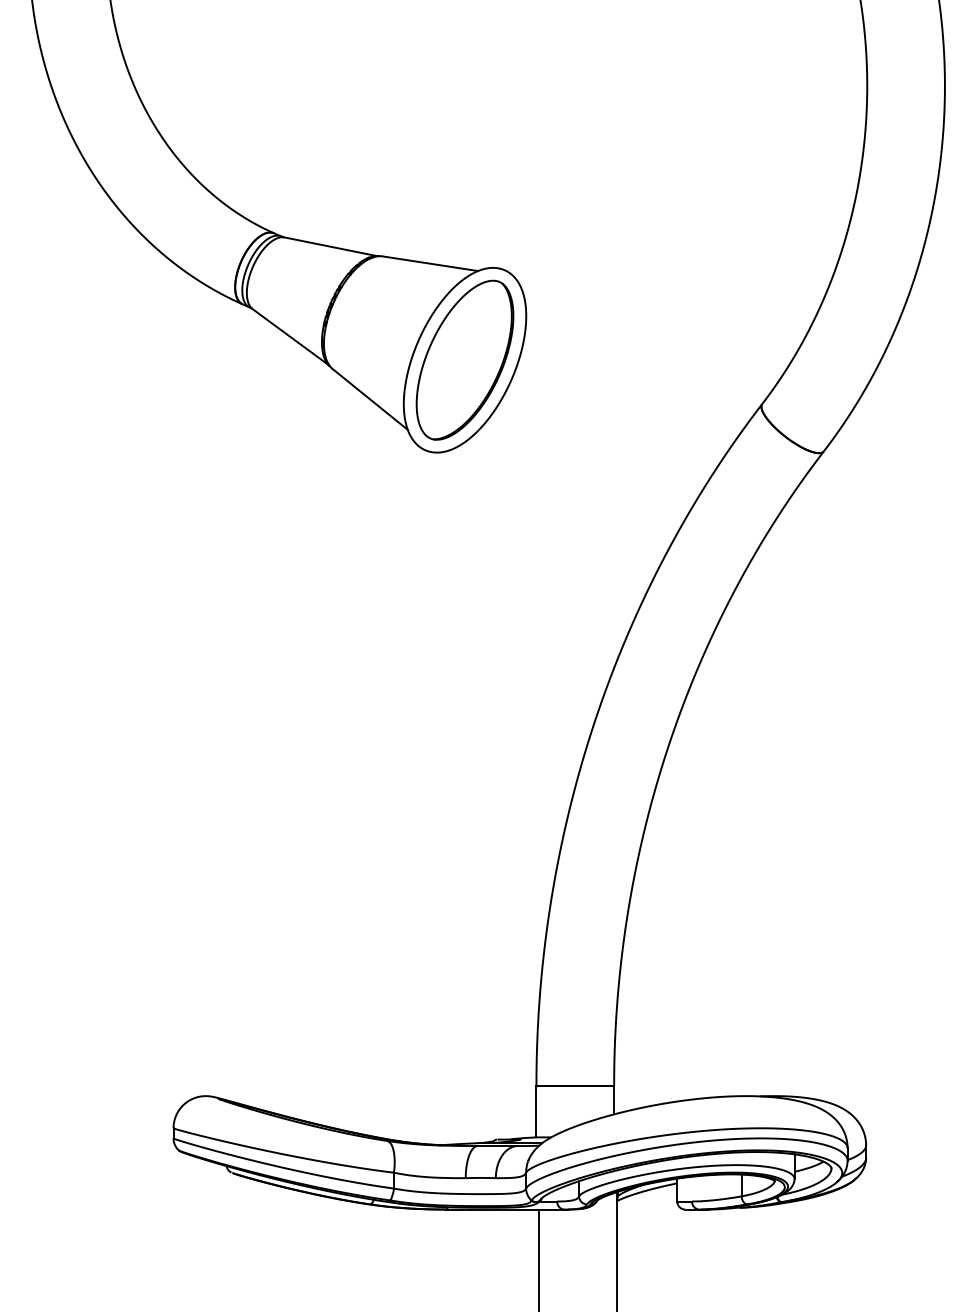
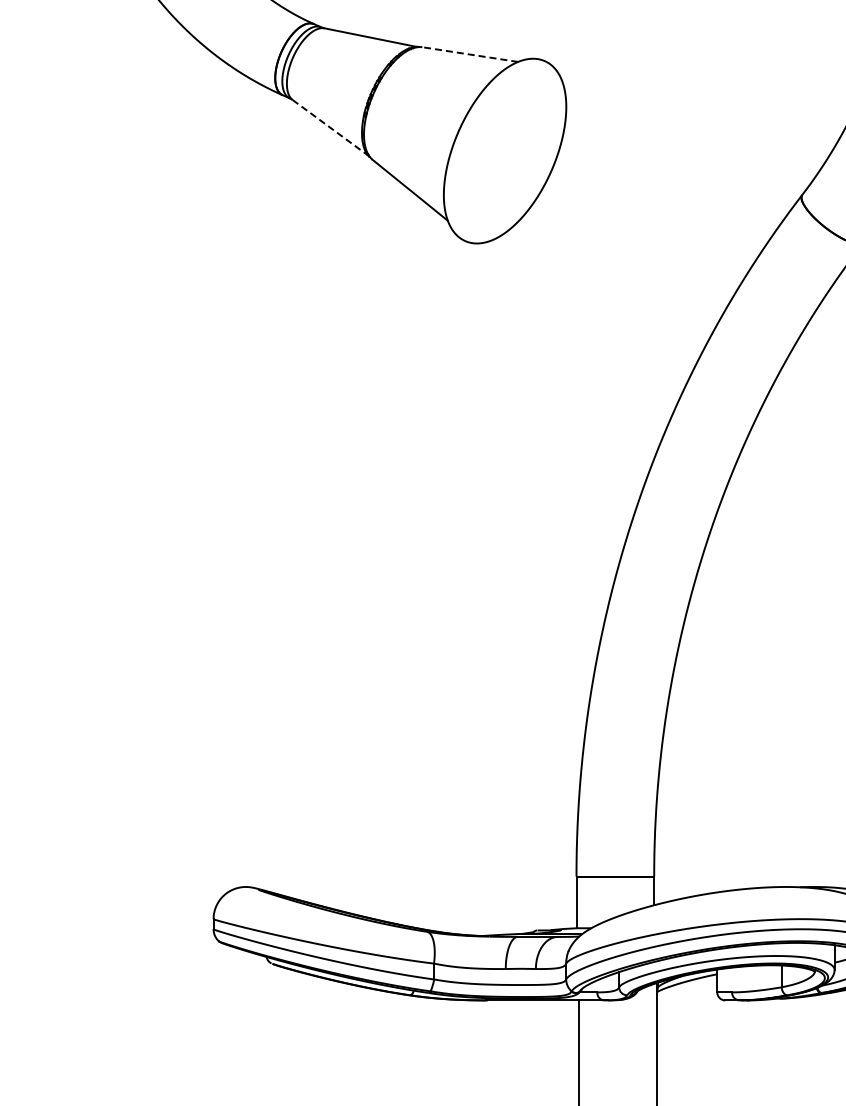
line: (429, 263) -> (469, 54), solid -> dashed
line: (290, 336) -> (330, 127), solid -> dashed
part: (464, 359) -> (504, 150), removed

